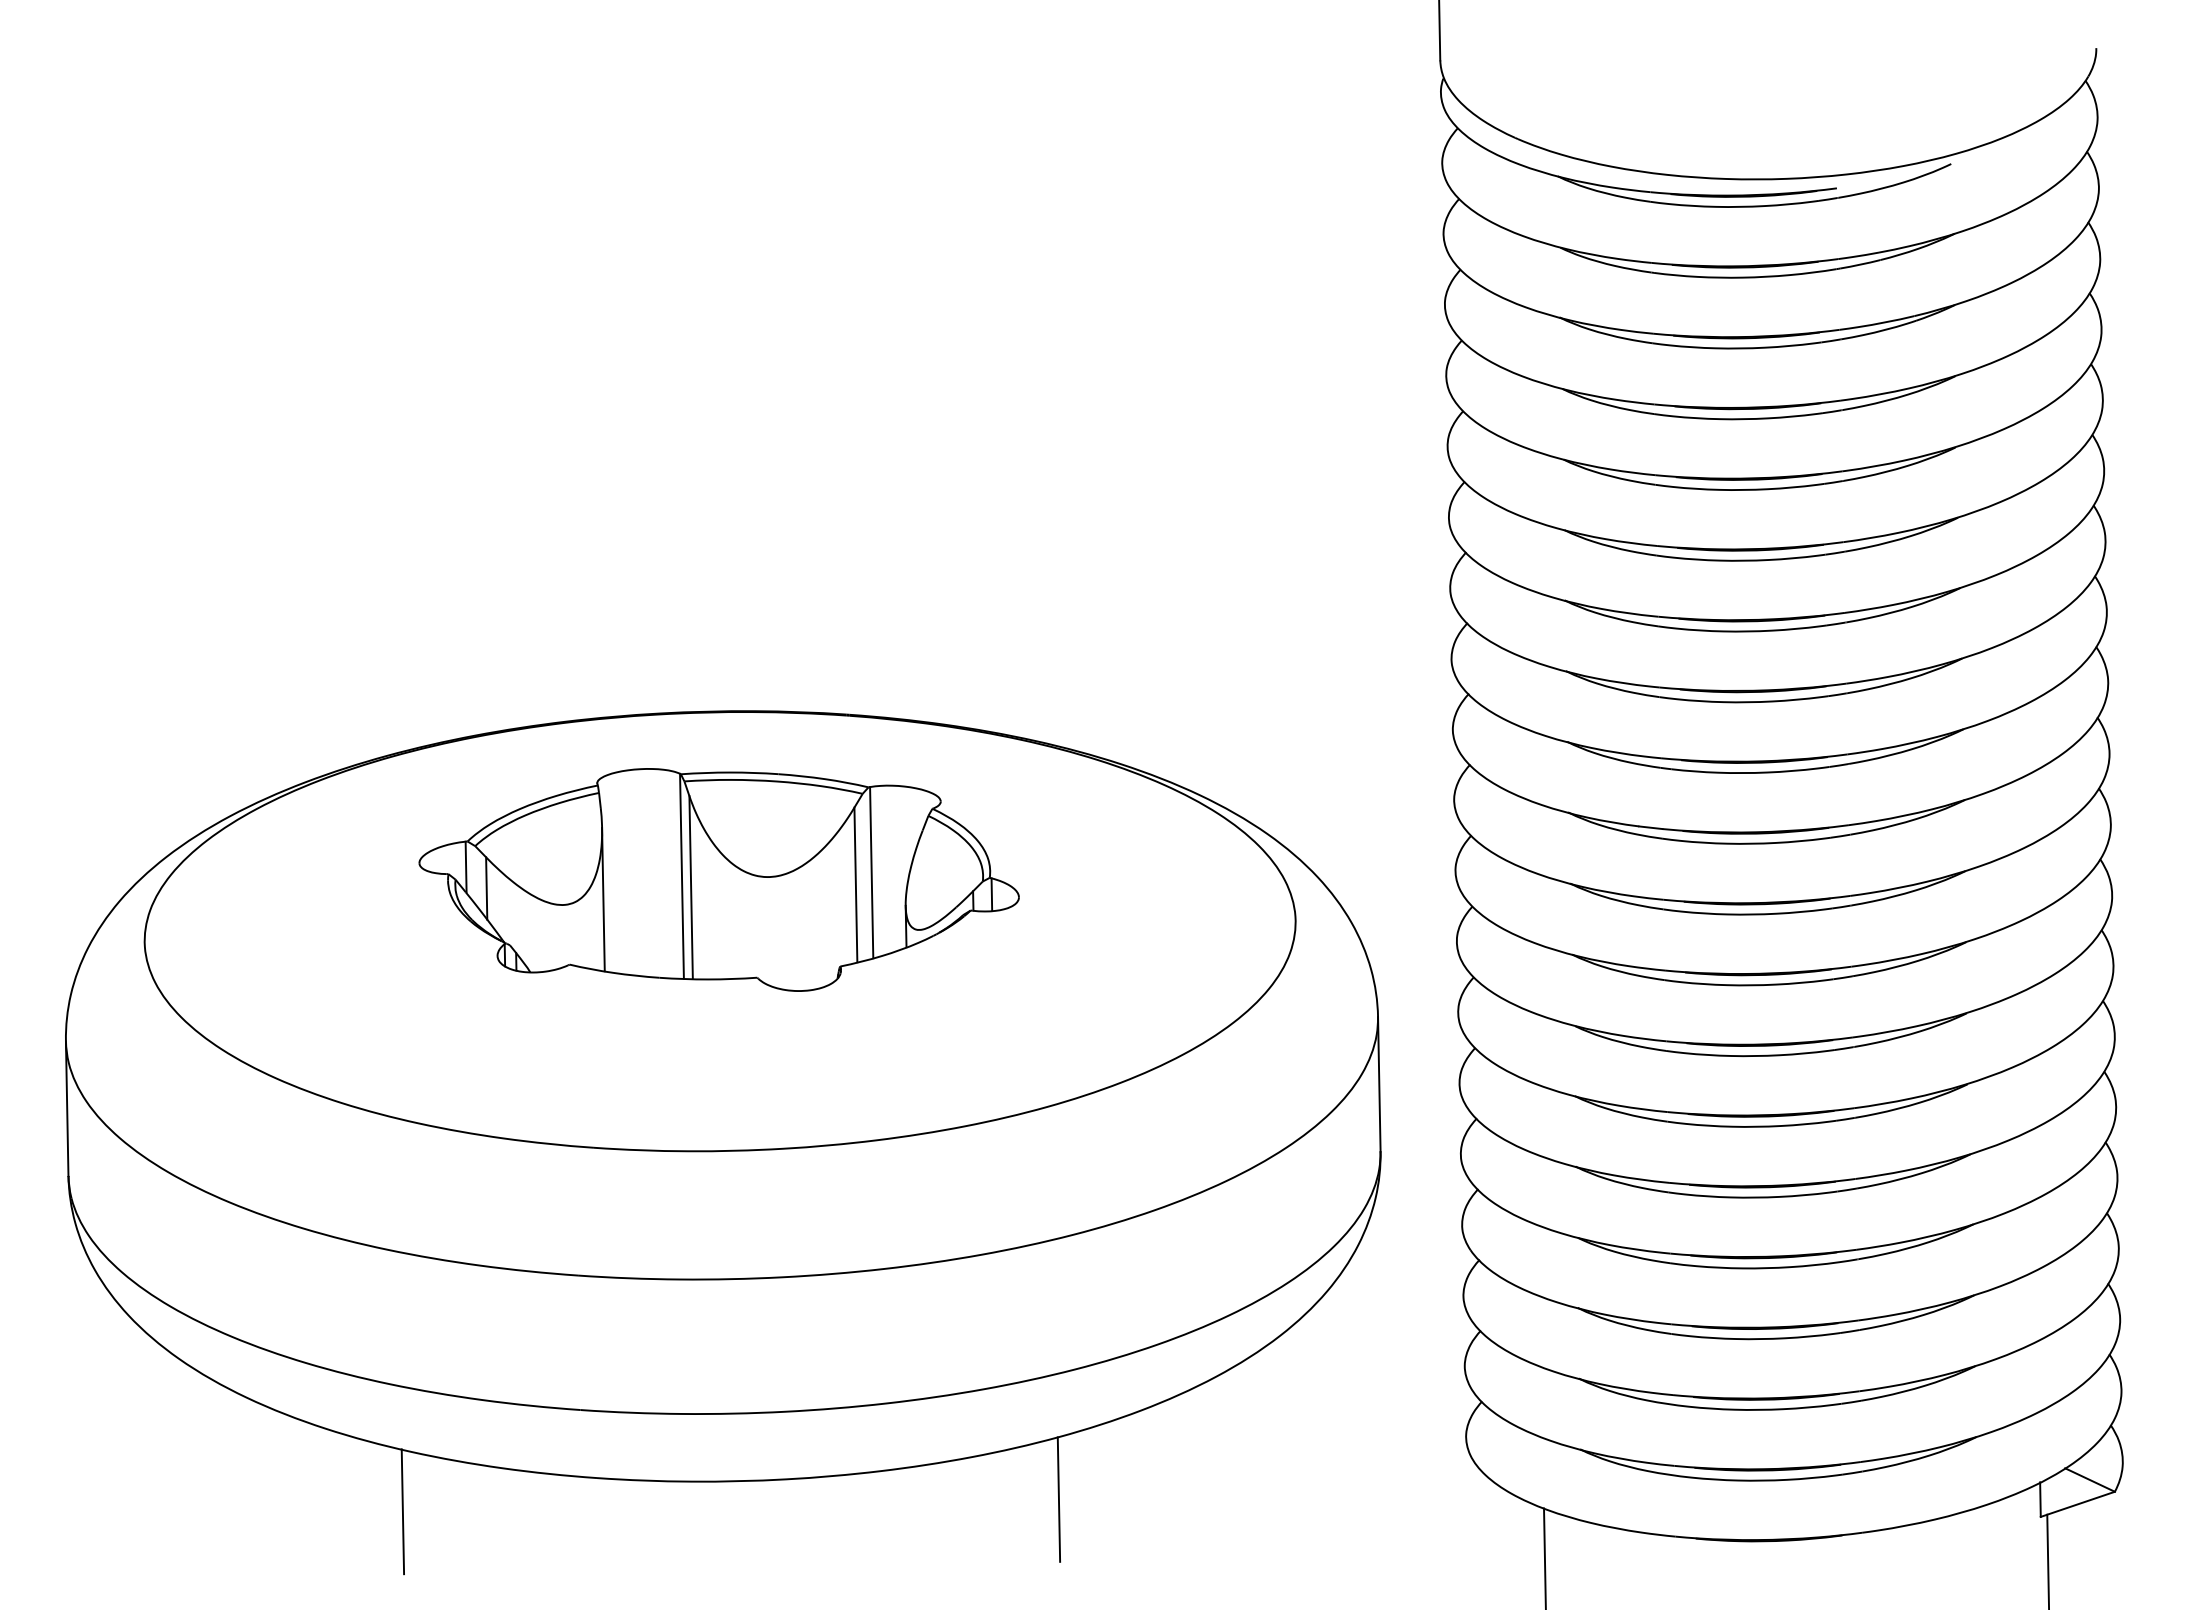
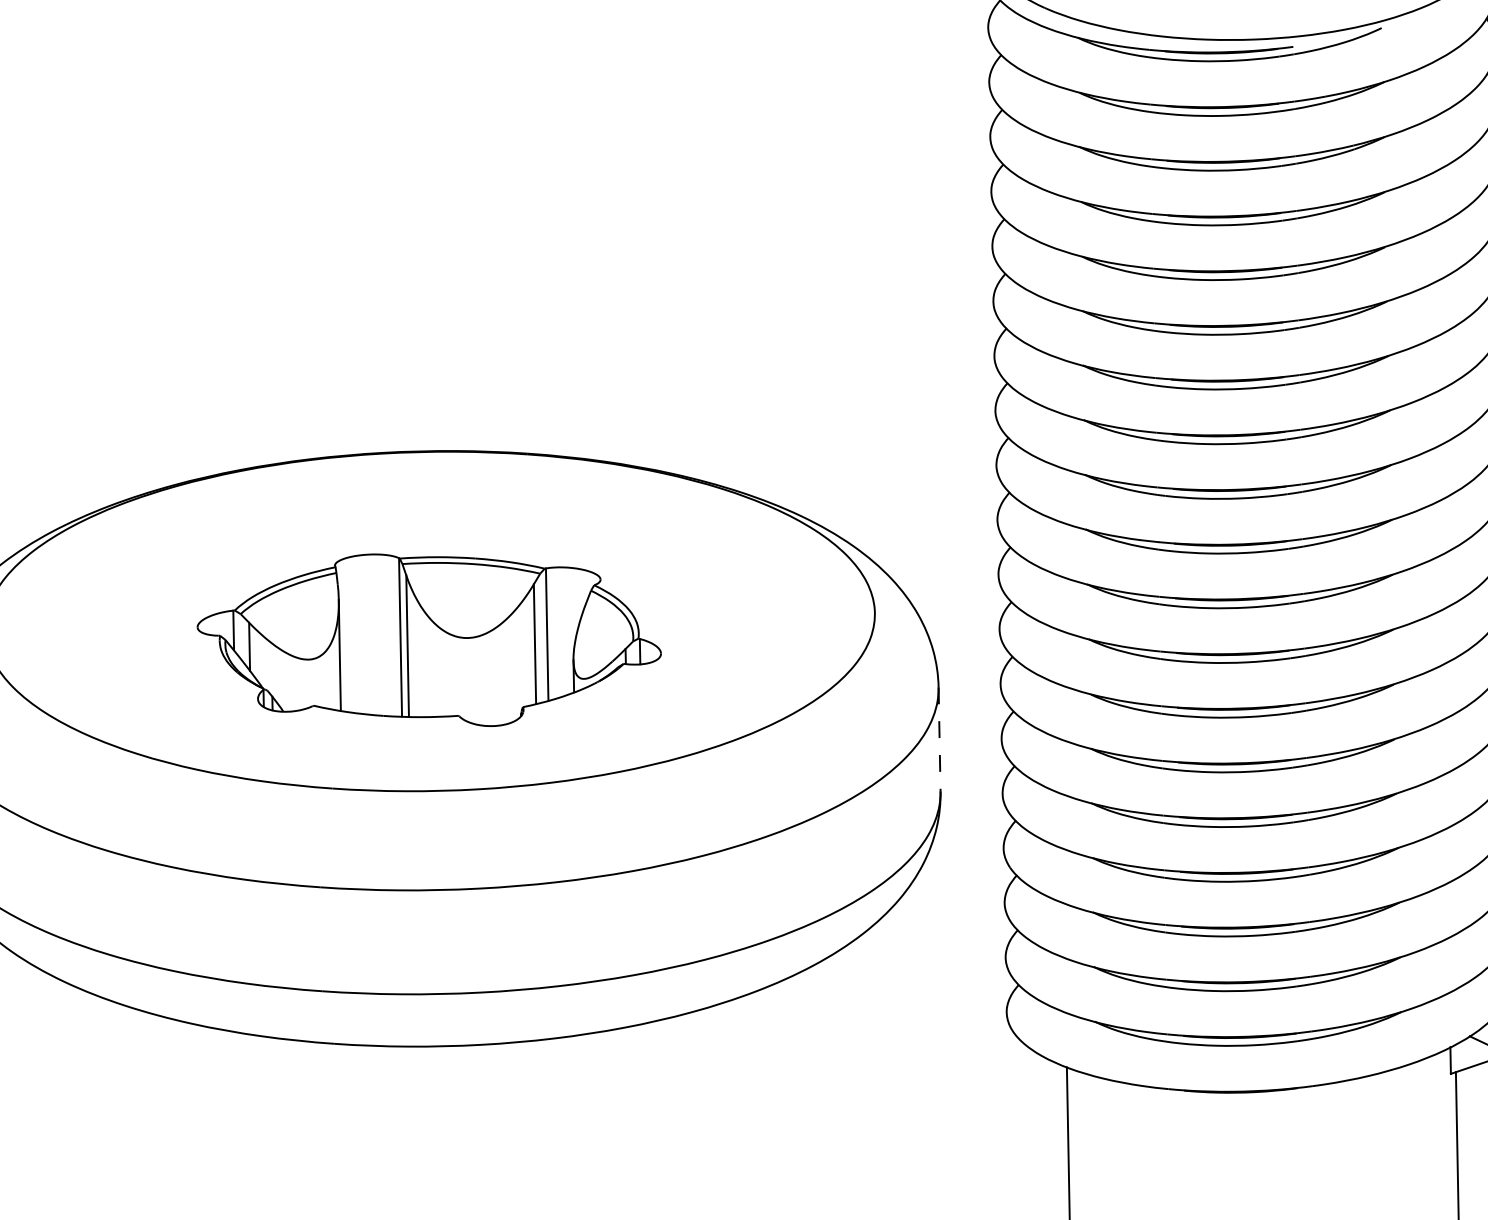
part: (718, 879) -> (428, 639), moved
line: (1379, 1084) -> (939, 739), solid -> dashed
line: (1058, 1499) -> (691, 1060), removed
line: (402, 1511) -> (184, 1069), removed

